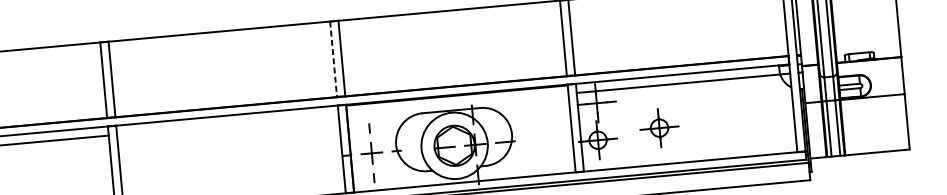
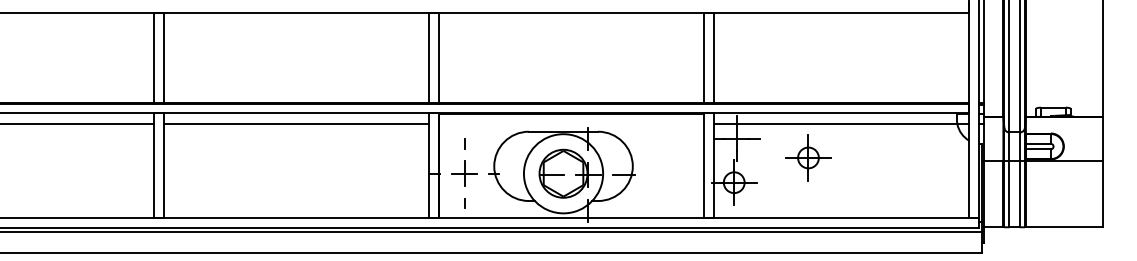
line: (333, 59) -> (429, 58), dashed -> solid
line: (227, 124) -> (296, 124), added
part: (659, 127) -> (808, 157), moved

